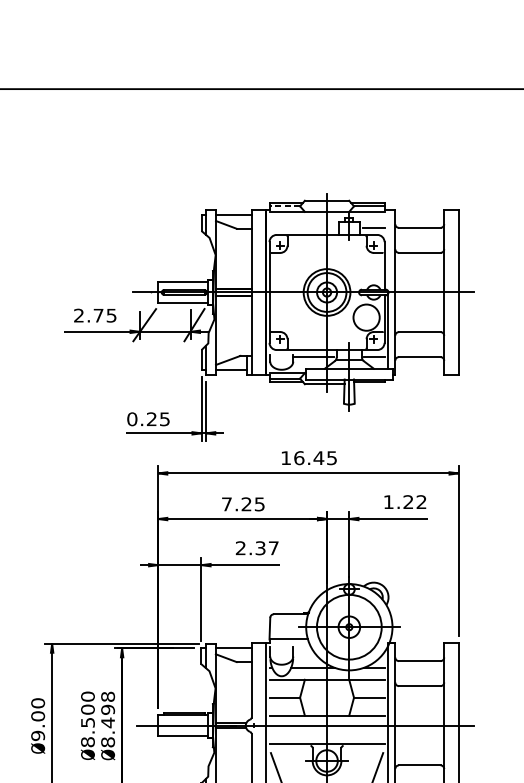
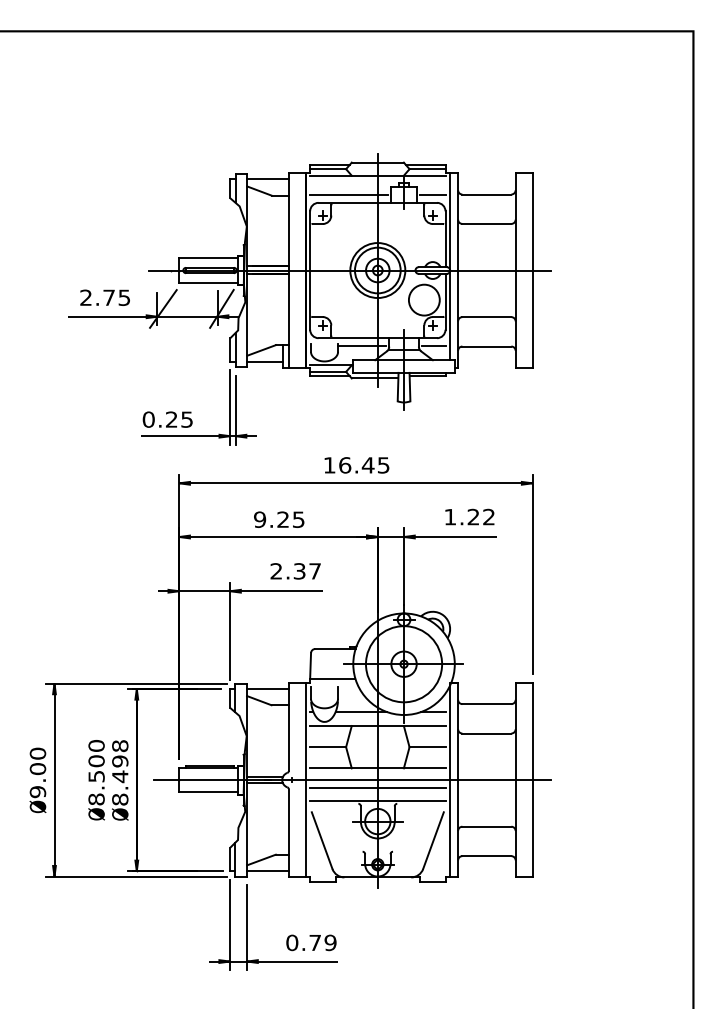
line: (285, 206) -> (328, 169), dashed -> solid
line: (302, 228) -> (349, 195), added
line: (387, 249) -> (449, 220), added
text: (227, 504) -> (260, 519), 7.25 -> 9.25
line: (326, 732) -> (377, 788), added

